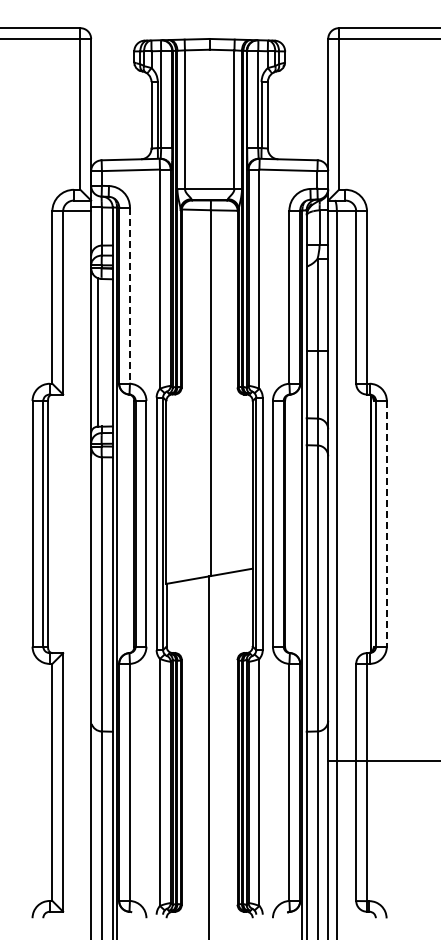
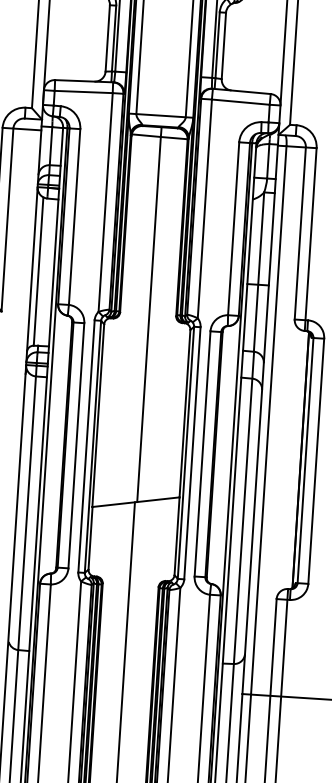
line: (129, 296) -> (74, 217), dashed -> solid
line: (386, 523) -> (315, 460), dashed -> solid

